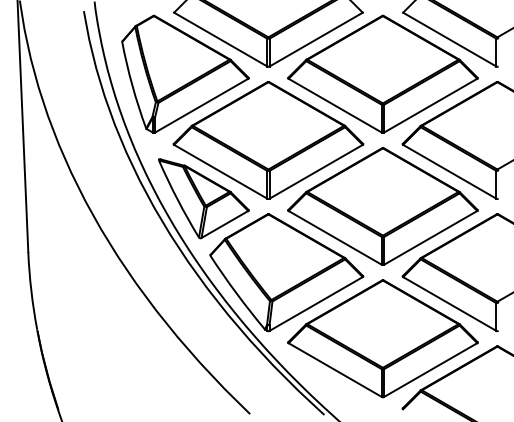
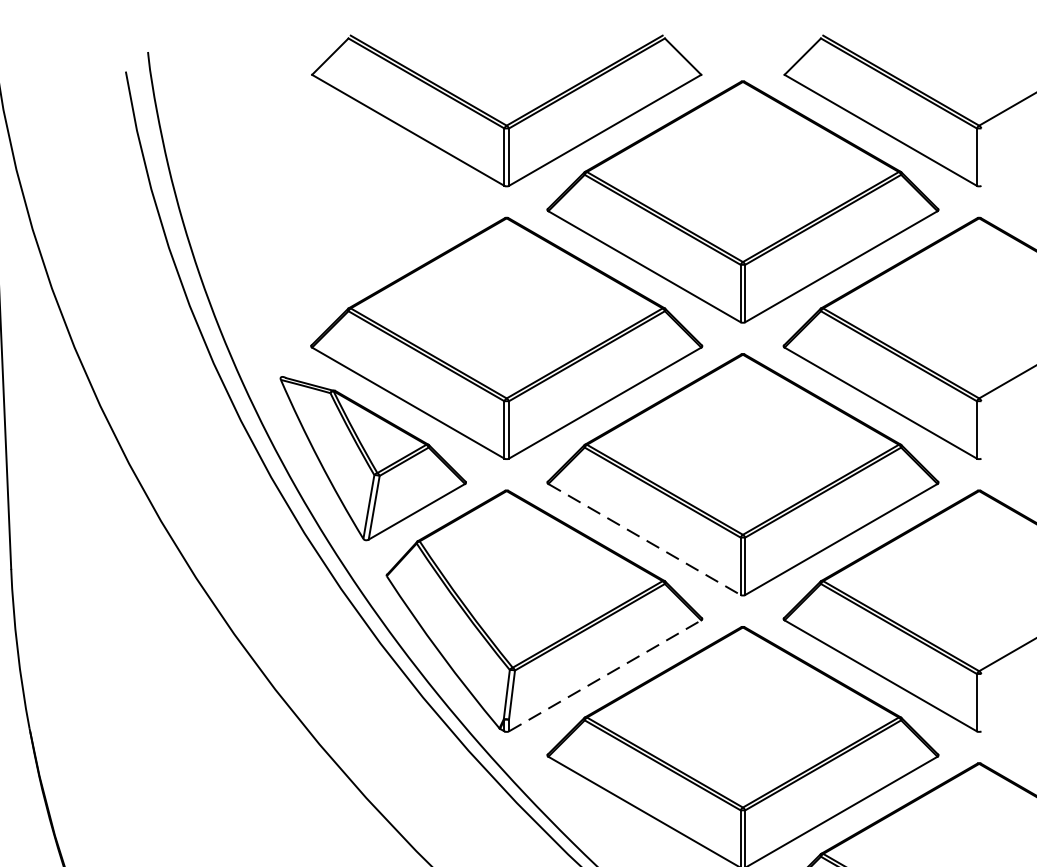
part: (185, 73) -> (335, 200), removed
line: (335, 237) -> (645, 538), solid -> dashed
line: (316, 304) -> (605, 676), solid -> dashed

